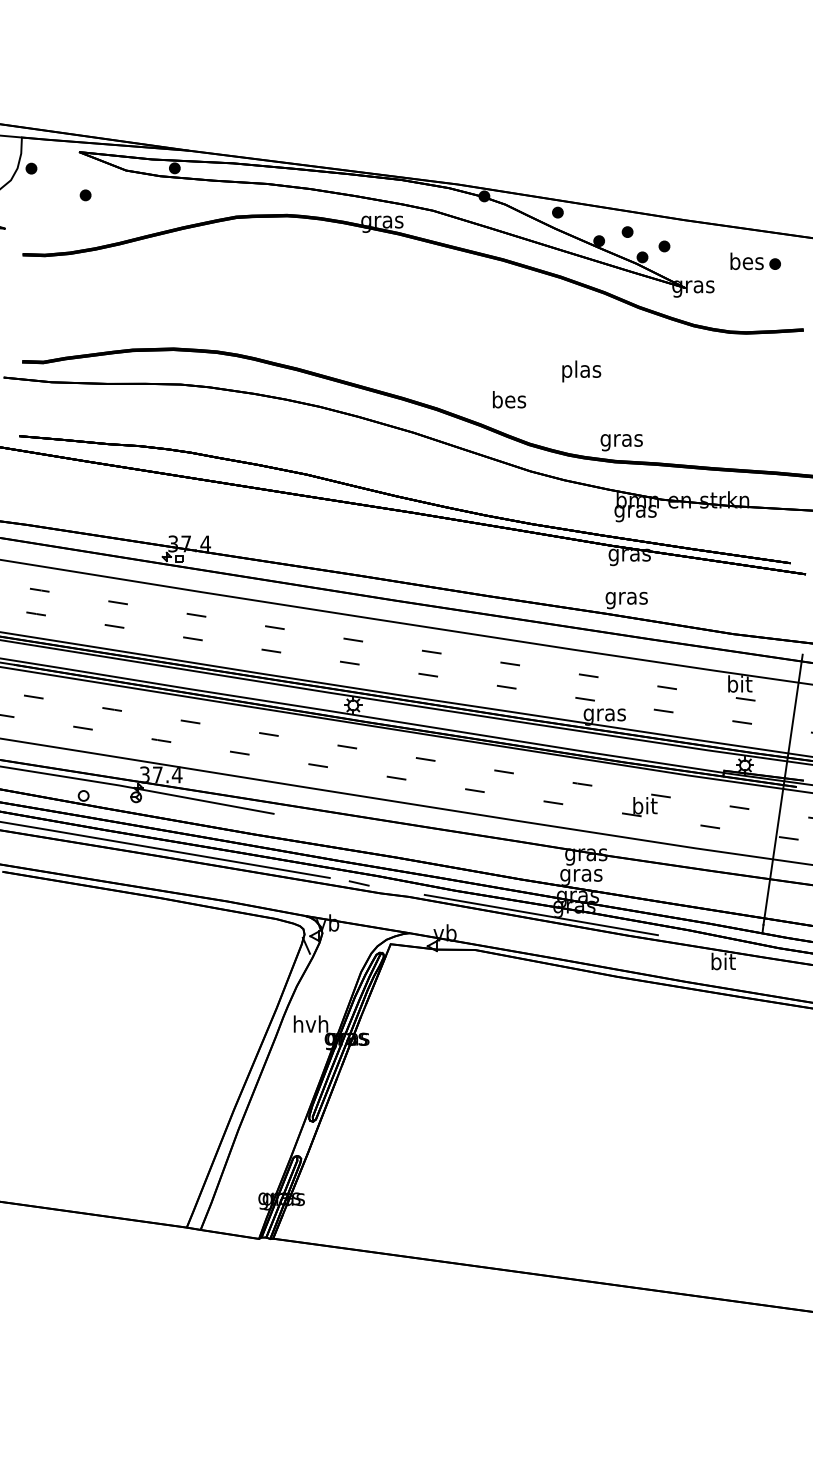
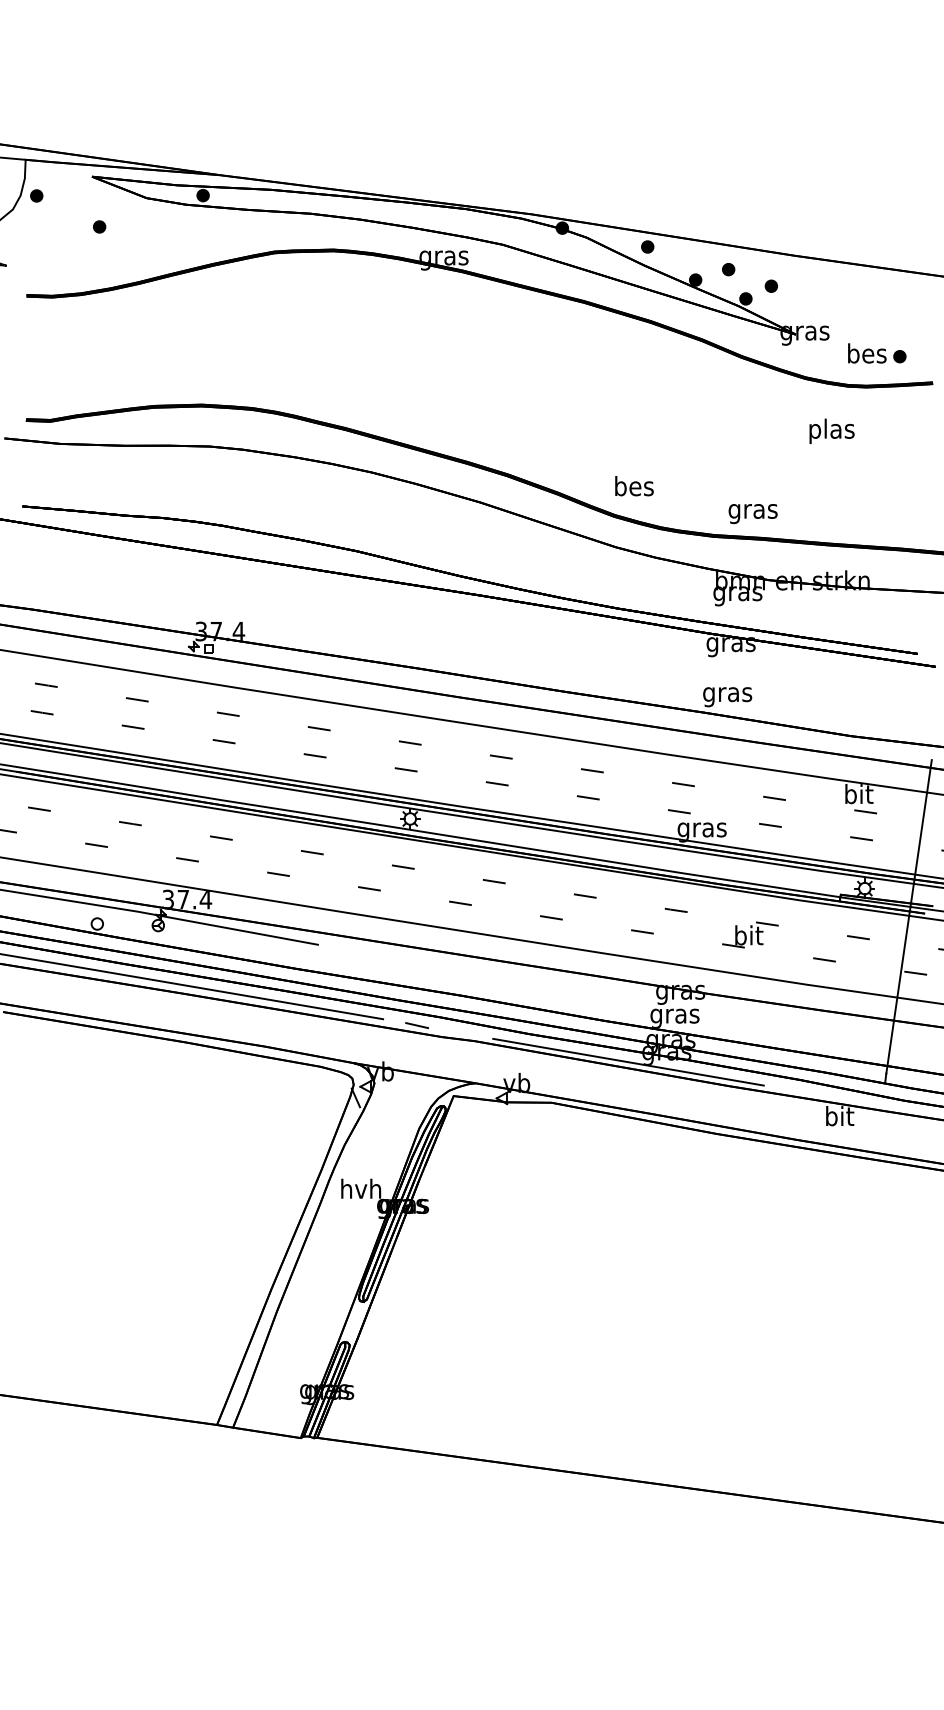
part: (755, 261) -> (877, 353), moved
text: (581, 371) -> (831, 431), moved
text: (509, 399) -> (634, 485), moved
text: (621, 442) -> (752, 513), moved

